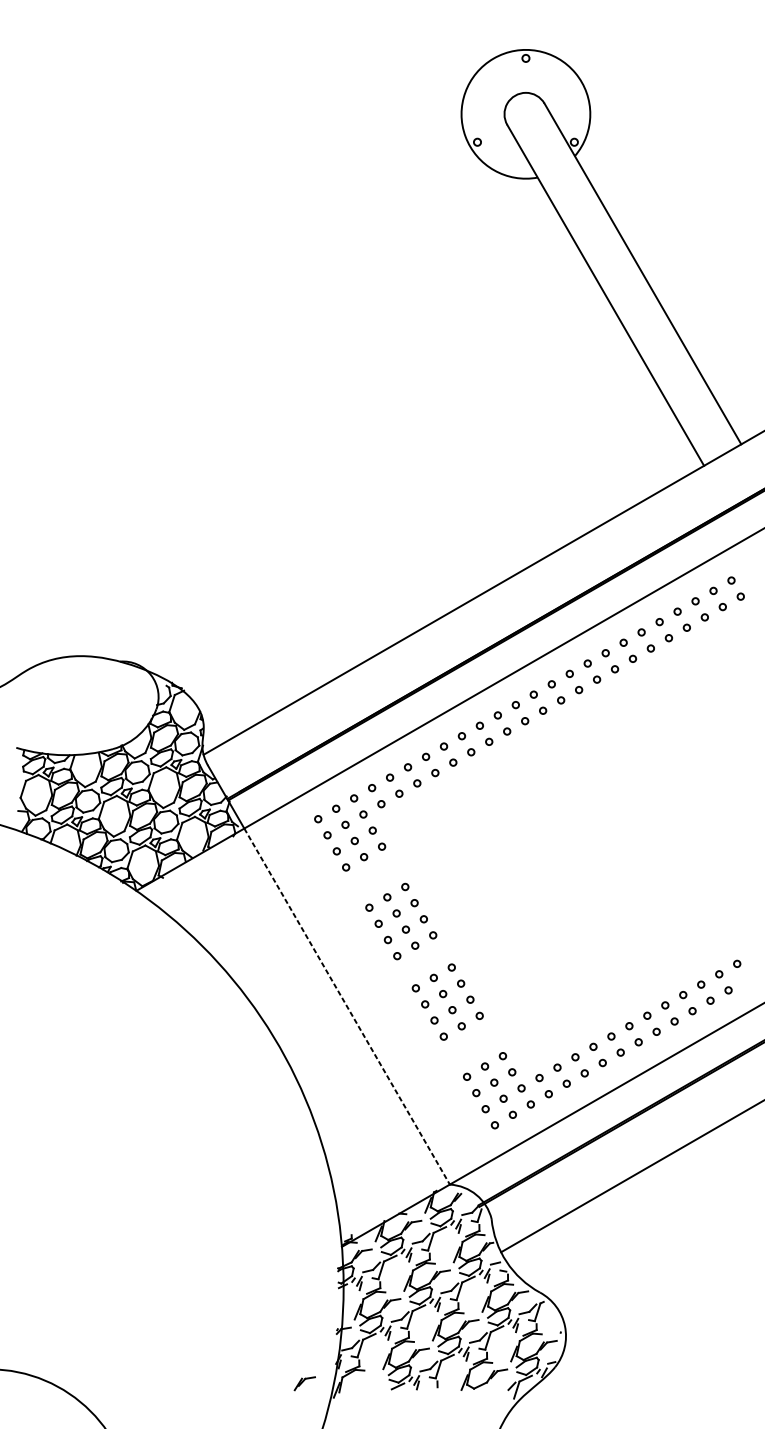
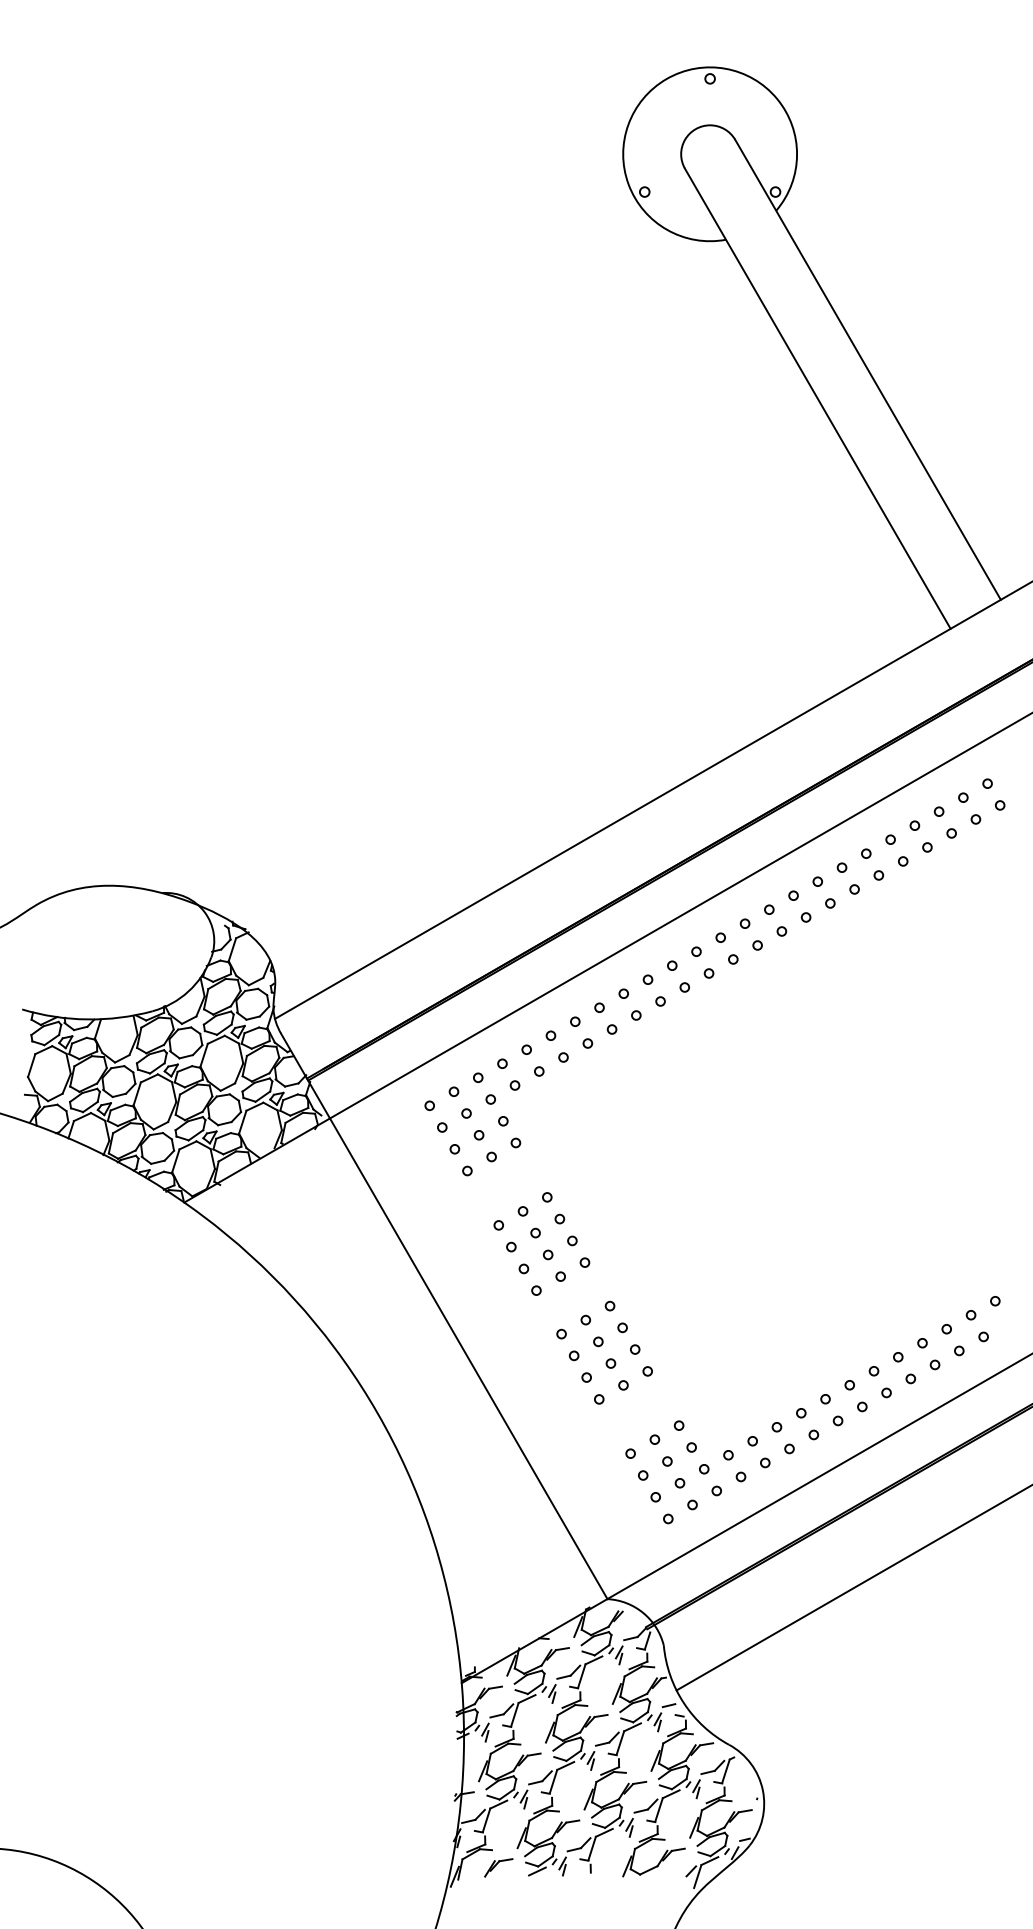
line: (346, 1007) -> (468, 1359), dashed -> solid
part: (304, 1383) -> (498, 1867), moved

